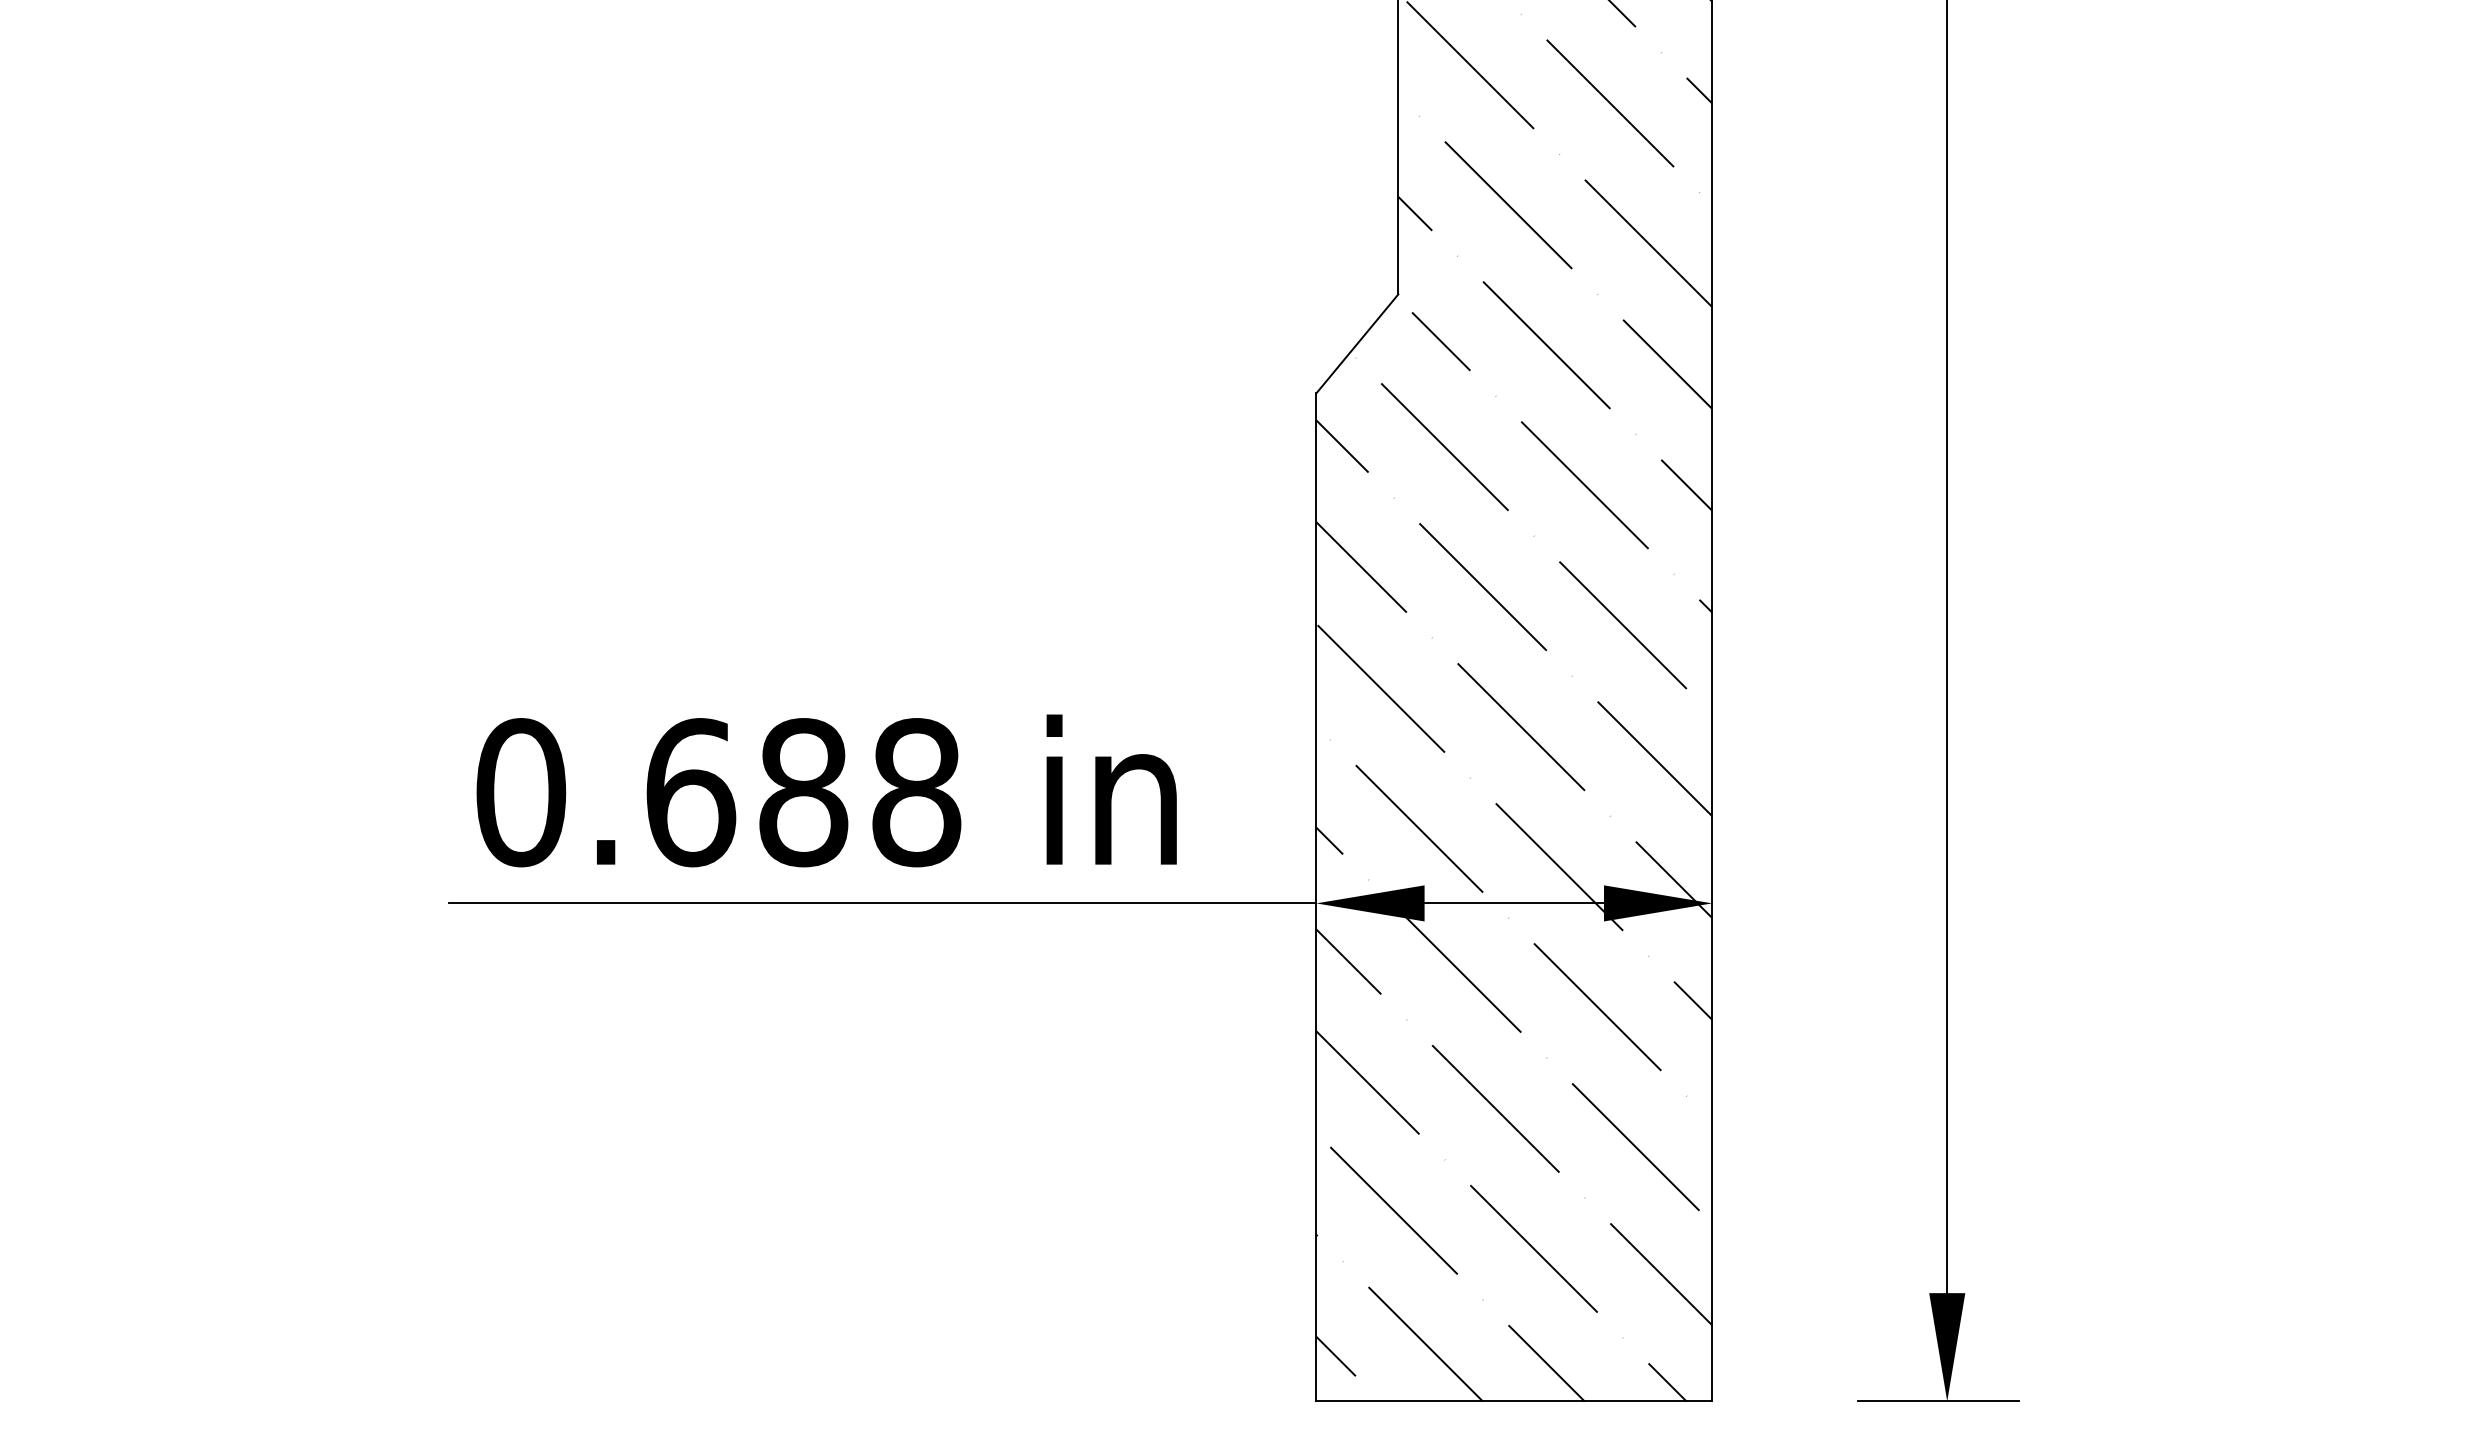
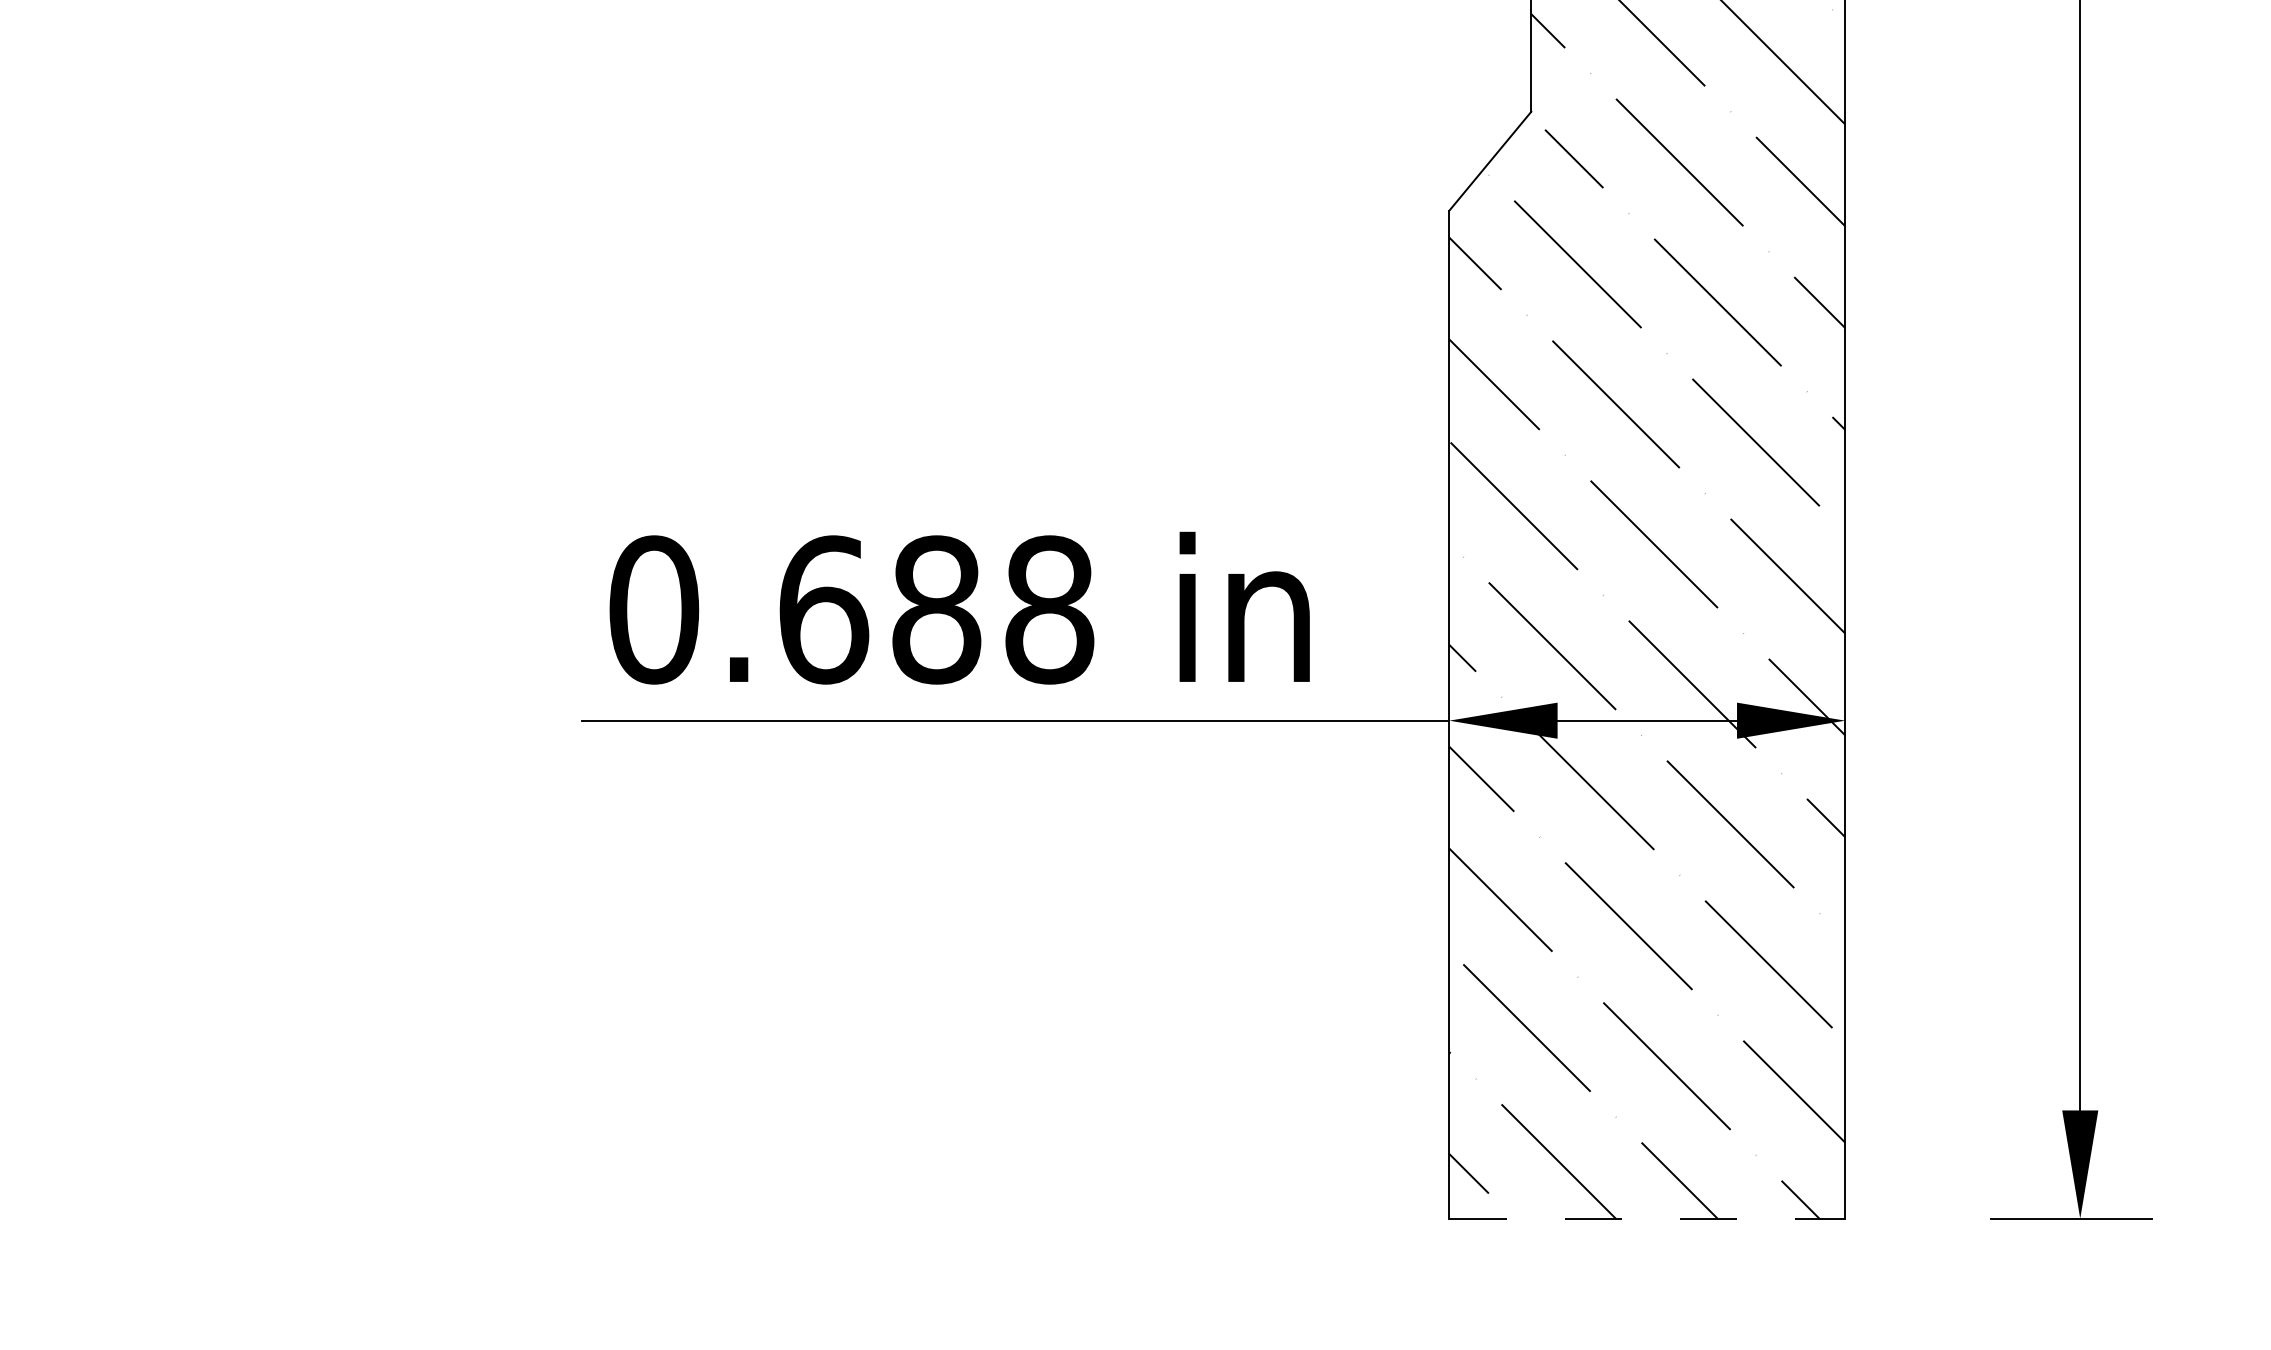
line: (1514, 1401) -> (1647, 1218), solid -> dashed

